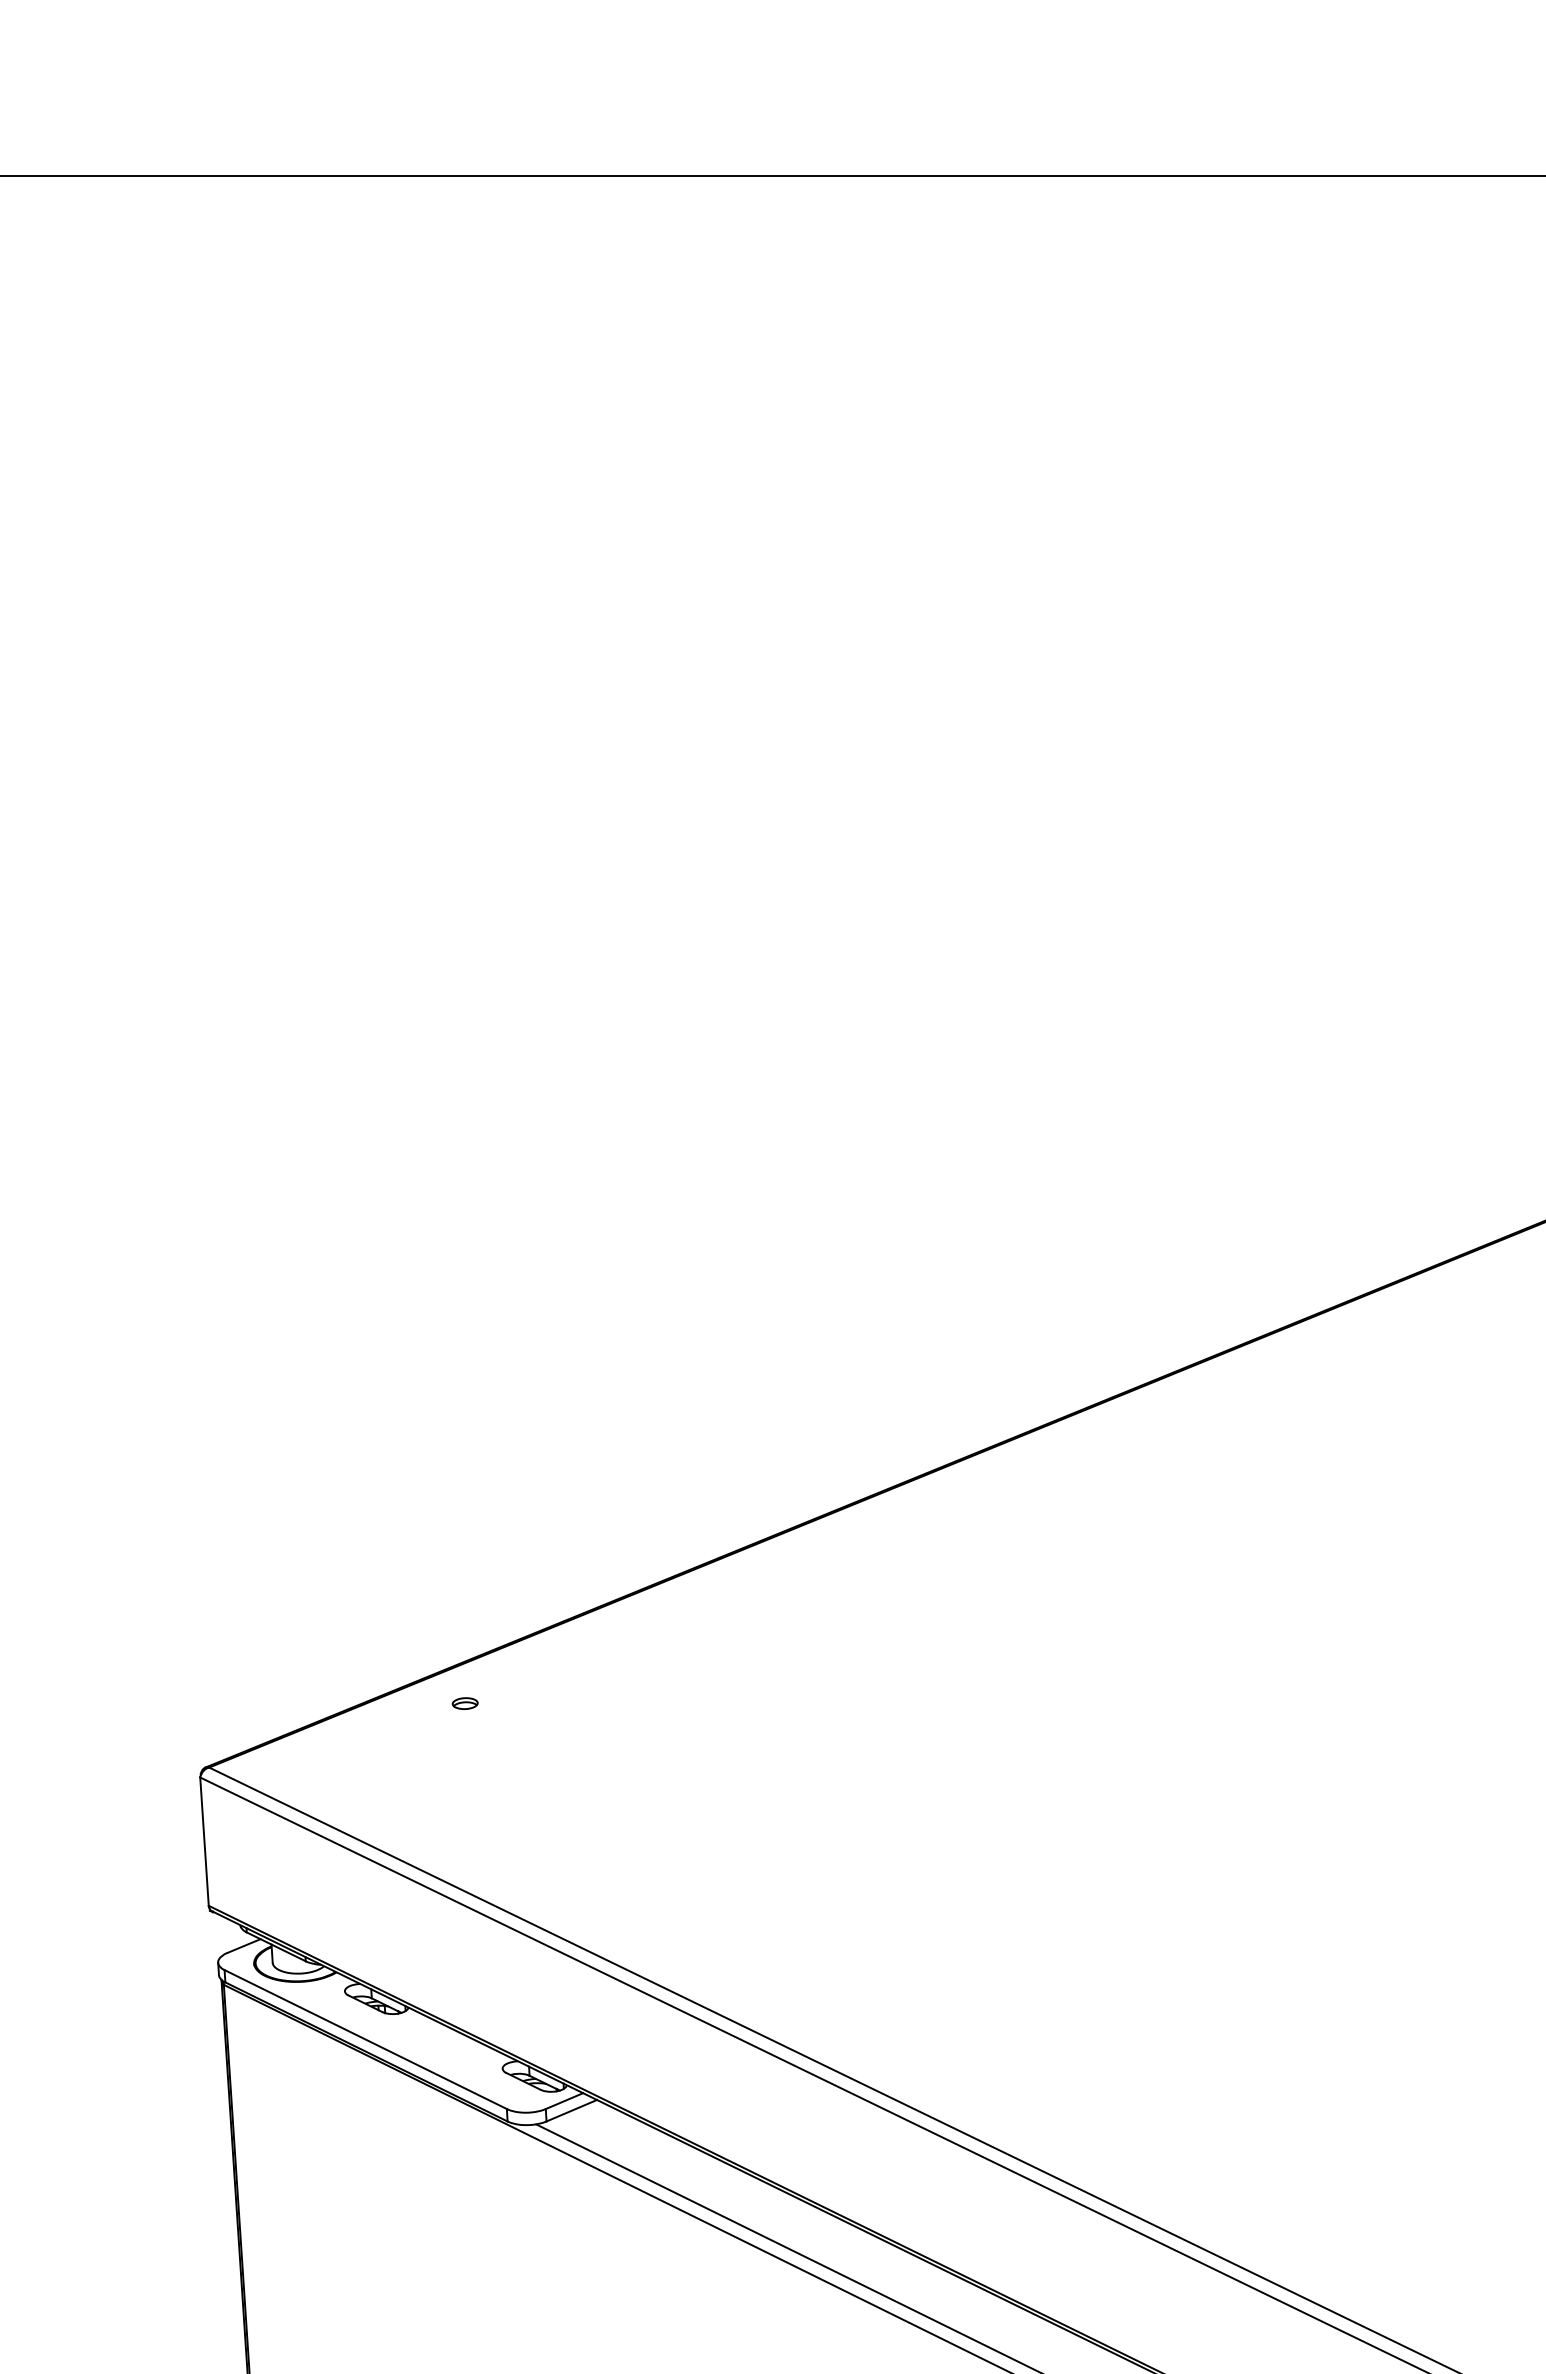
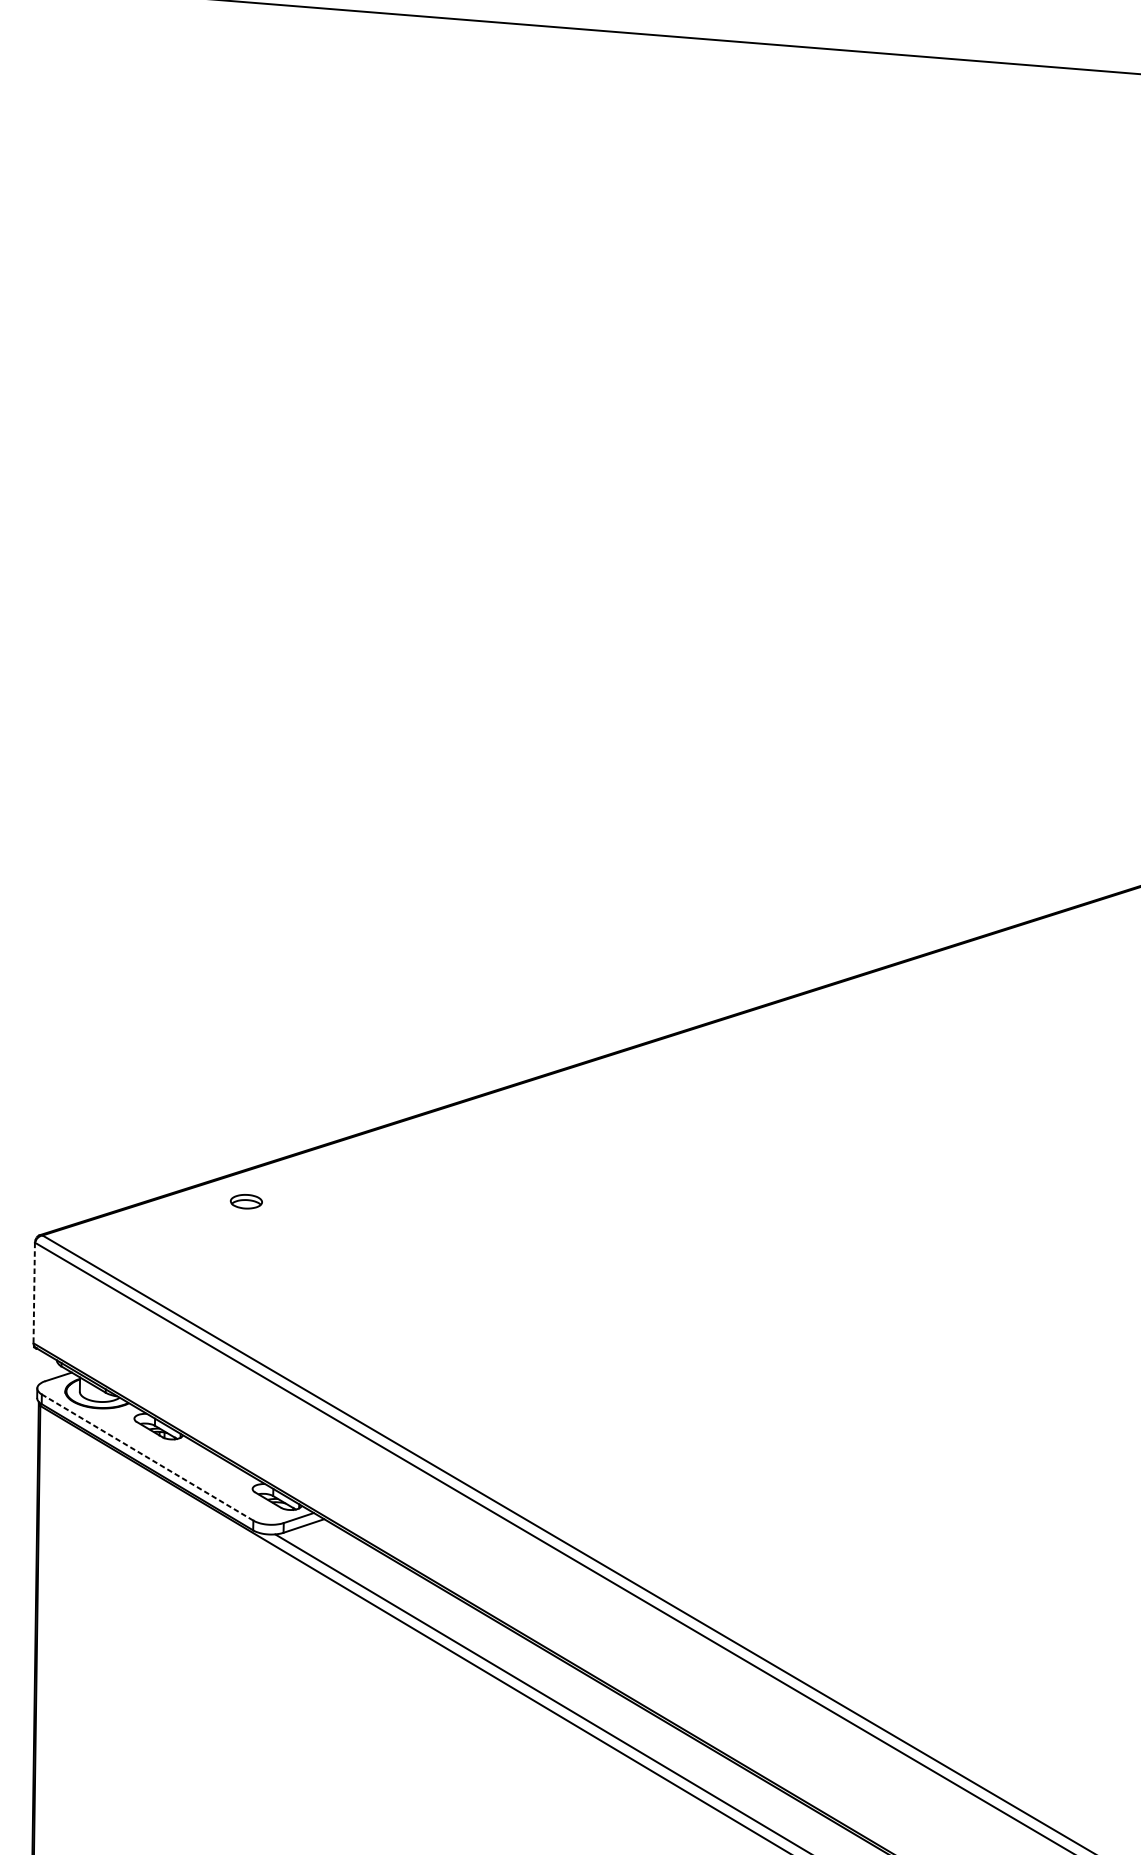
part: (464, 1703) -> (245, 1201), size x1.6
line: (204, 1842) -> (34, 1293), solid -> dashed
line: (365, 2039) -> (147, 1457), solid -> dashed

